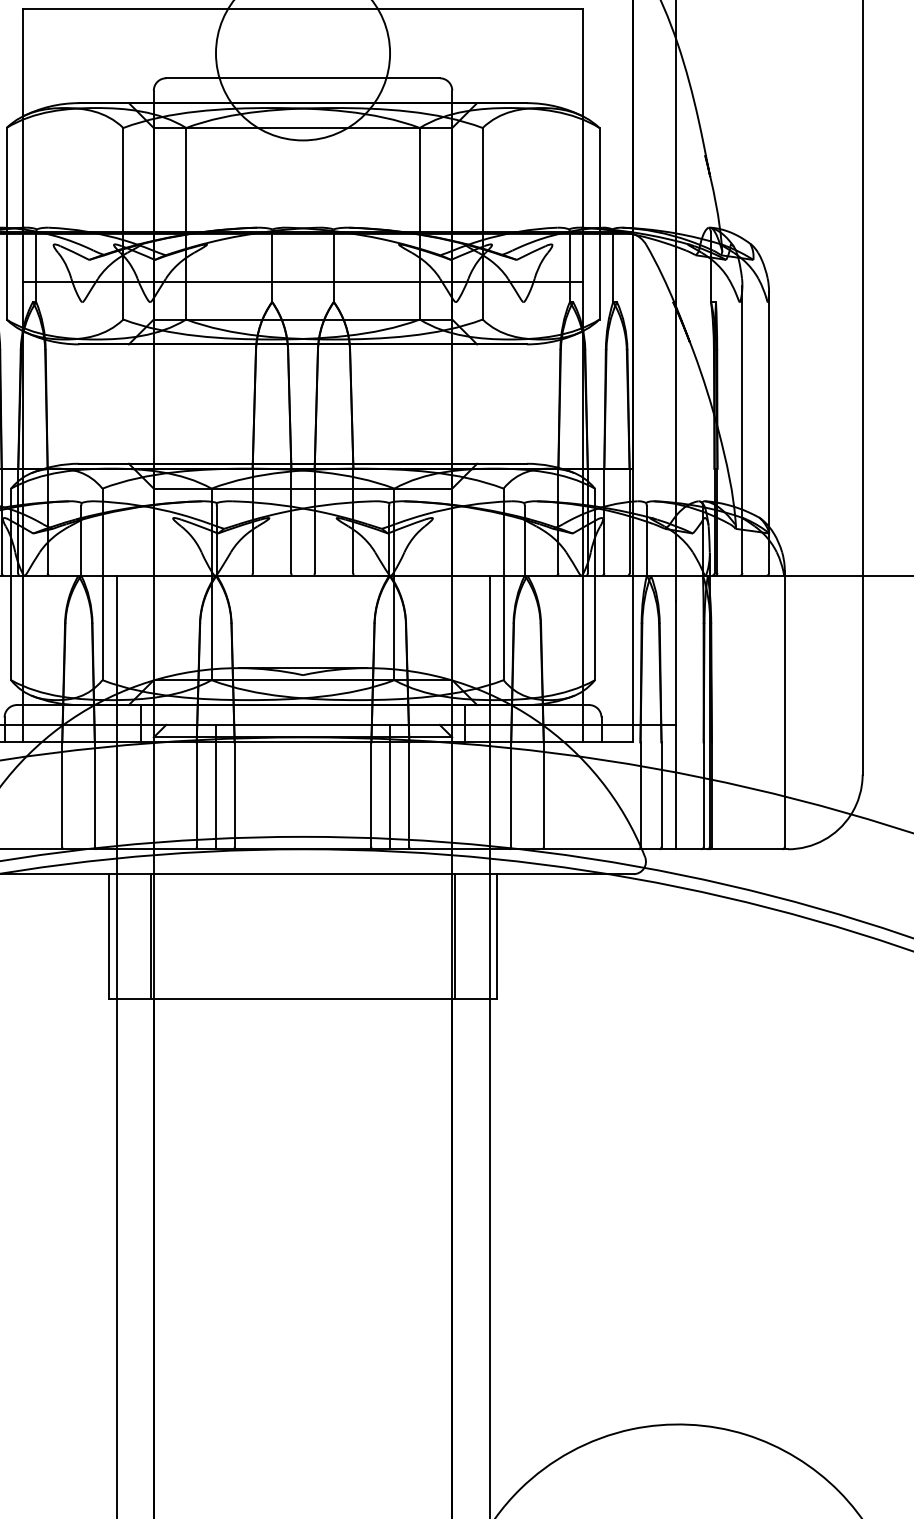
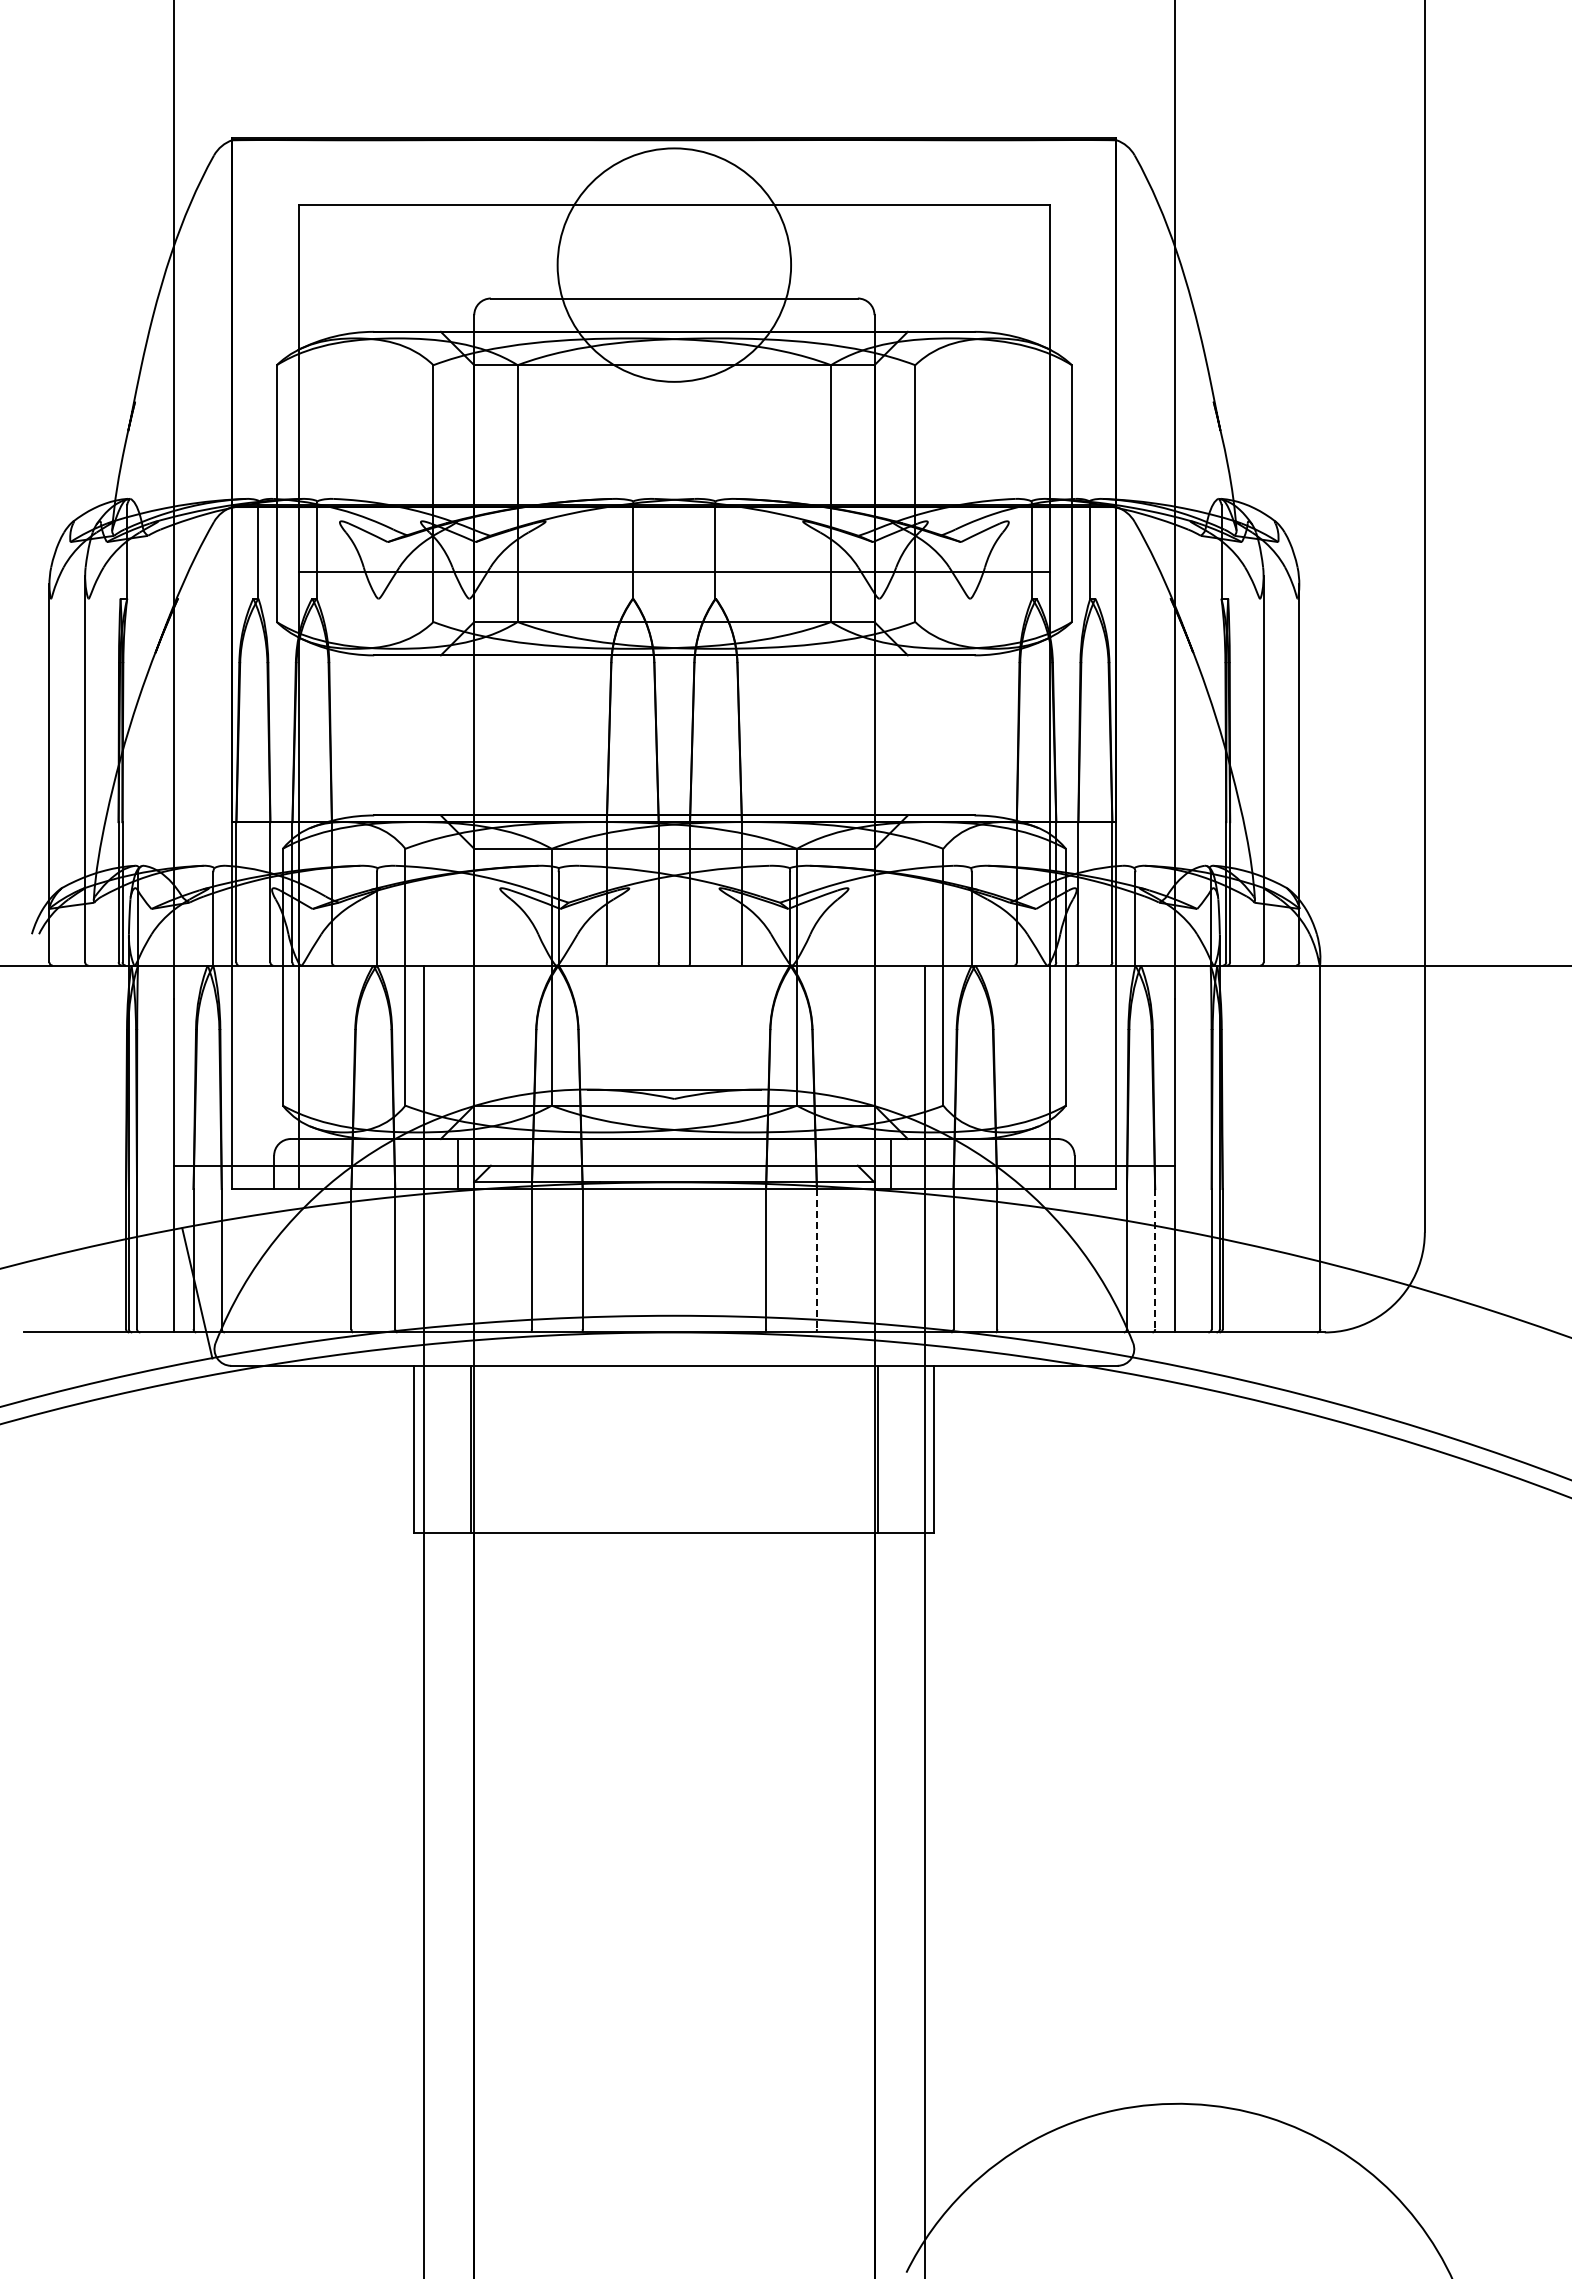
line: (215, 786) -> (557, 1248), removed
line: (390, 786) -> (791, 1248), removed
line: (409, 794) -> (816, 1259), solid -> dashed
line: (661, 794) -> (1155, 1259), solid -> dashed

